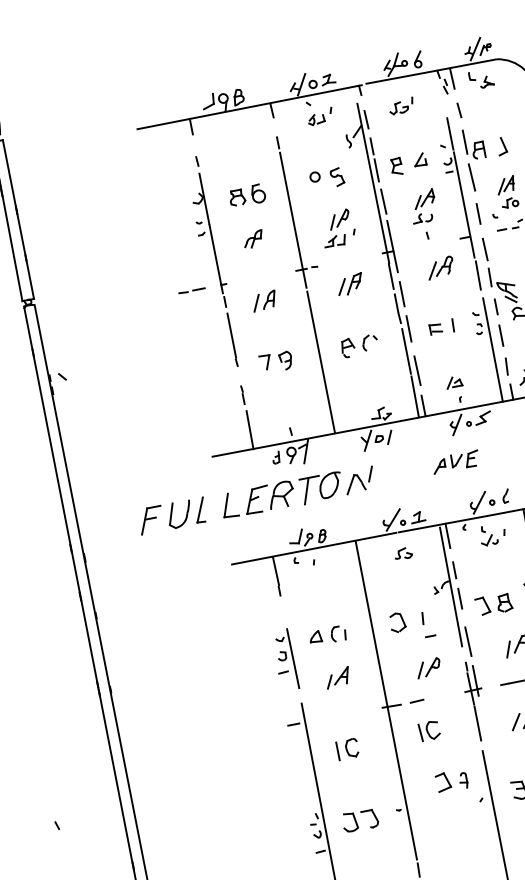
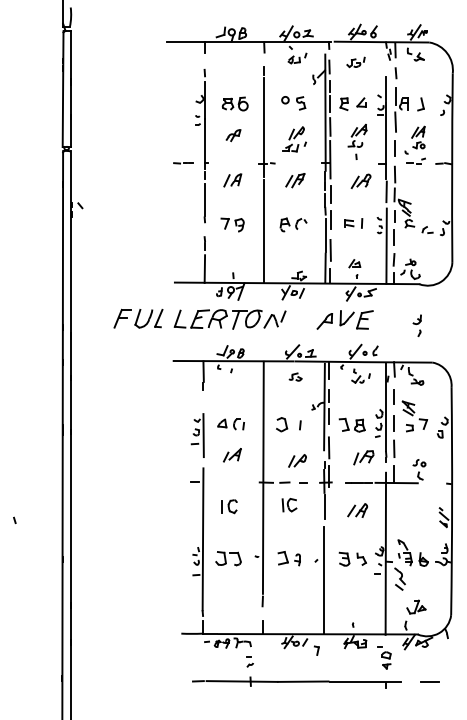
part: (454, 461) -> (344, 319), size x1.67
line: (430, 635) -> (303, 482), moved
part: (450, 781) -> (288, 558), moved

